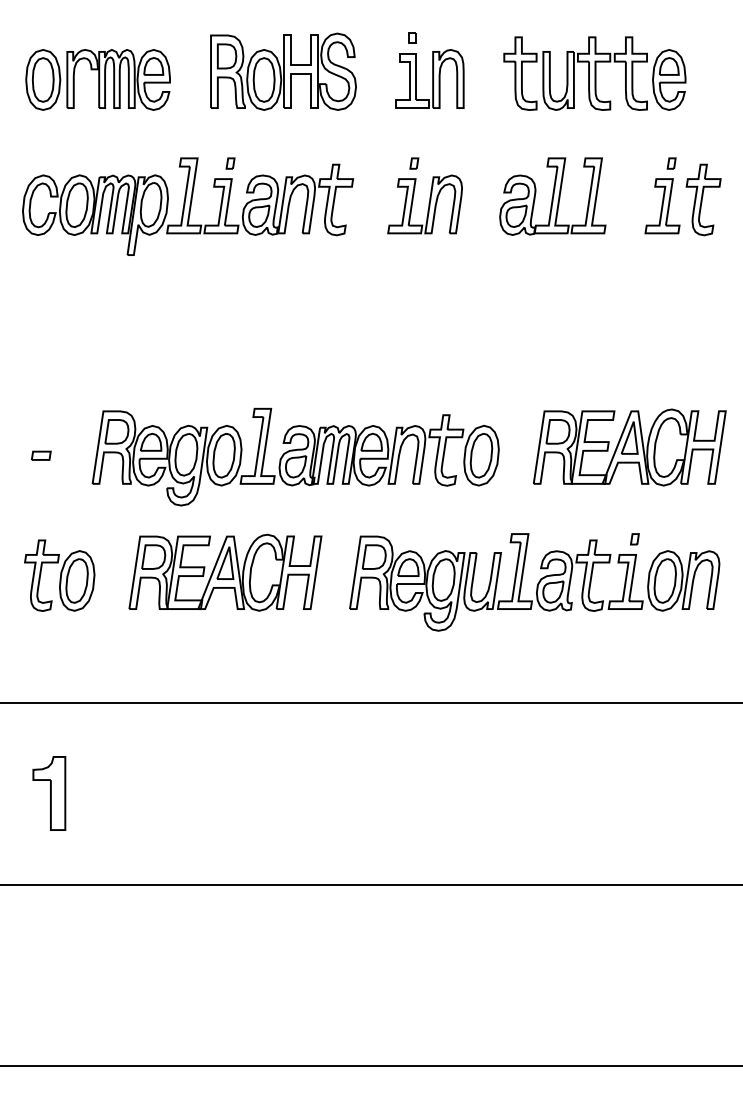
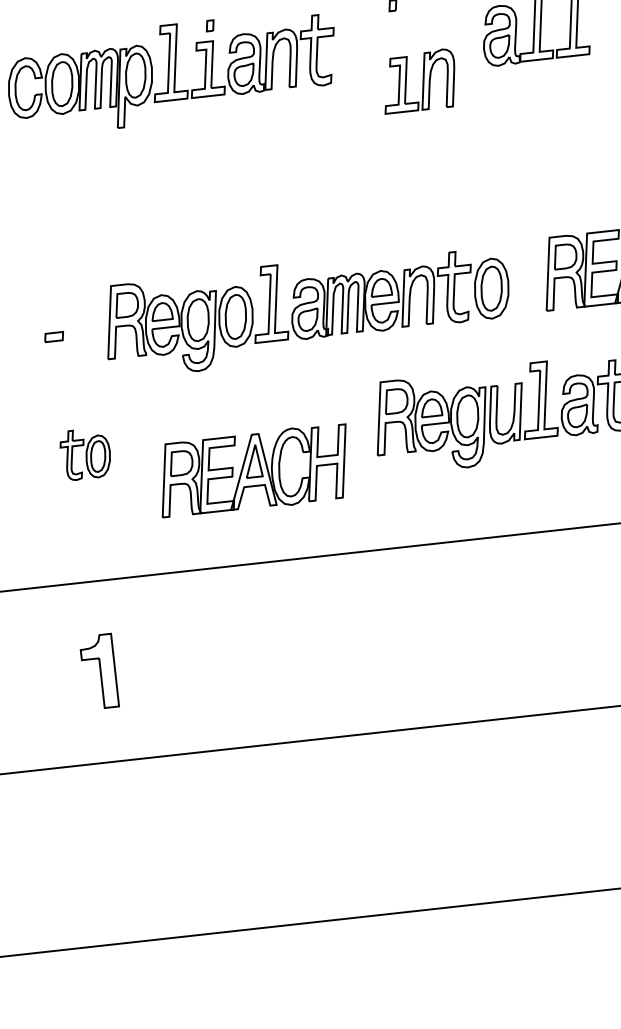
part: (424, 204) -> (418, 81), moved
part: (225, 572) -> (254, 470), moved
part: (59, 575) -> (85, 454), size x0.7

